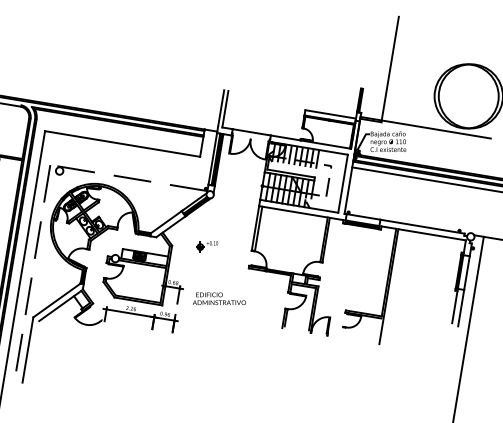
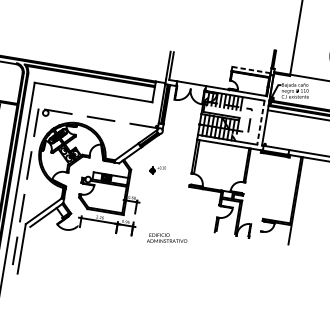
line: (330, 114) -> (251, 70), solid -> dashed
line: (342, 184) -> (260, 123), solid -> dashed
text: (219, 298) -> (167, 237), moved

